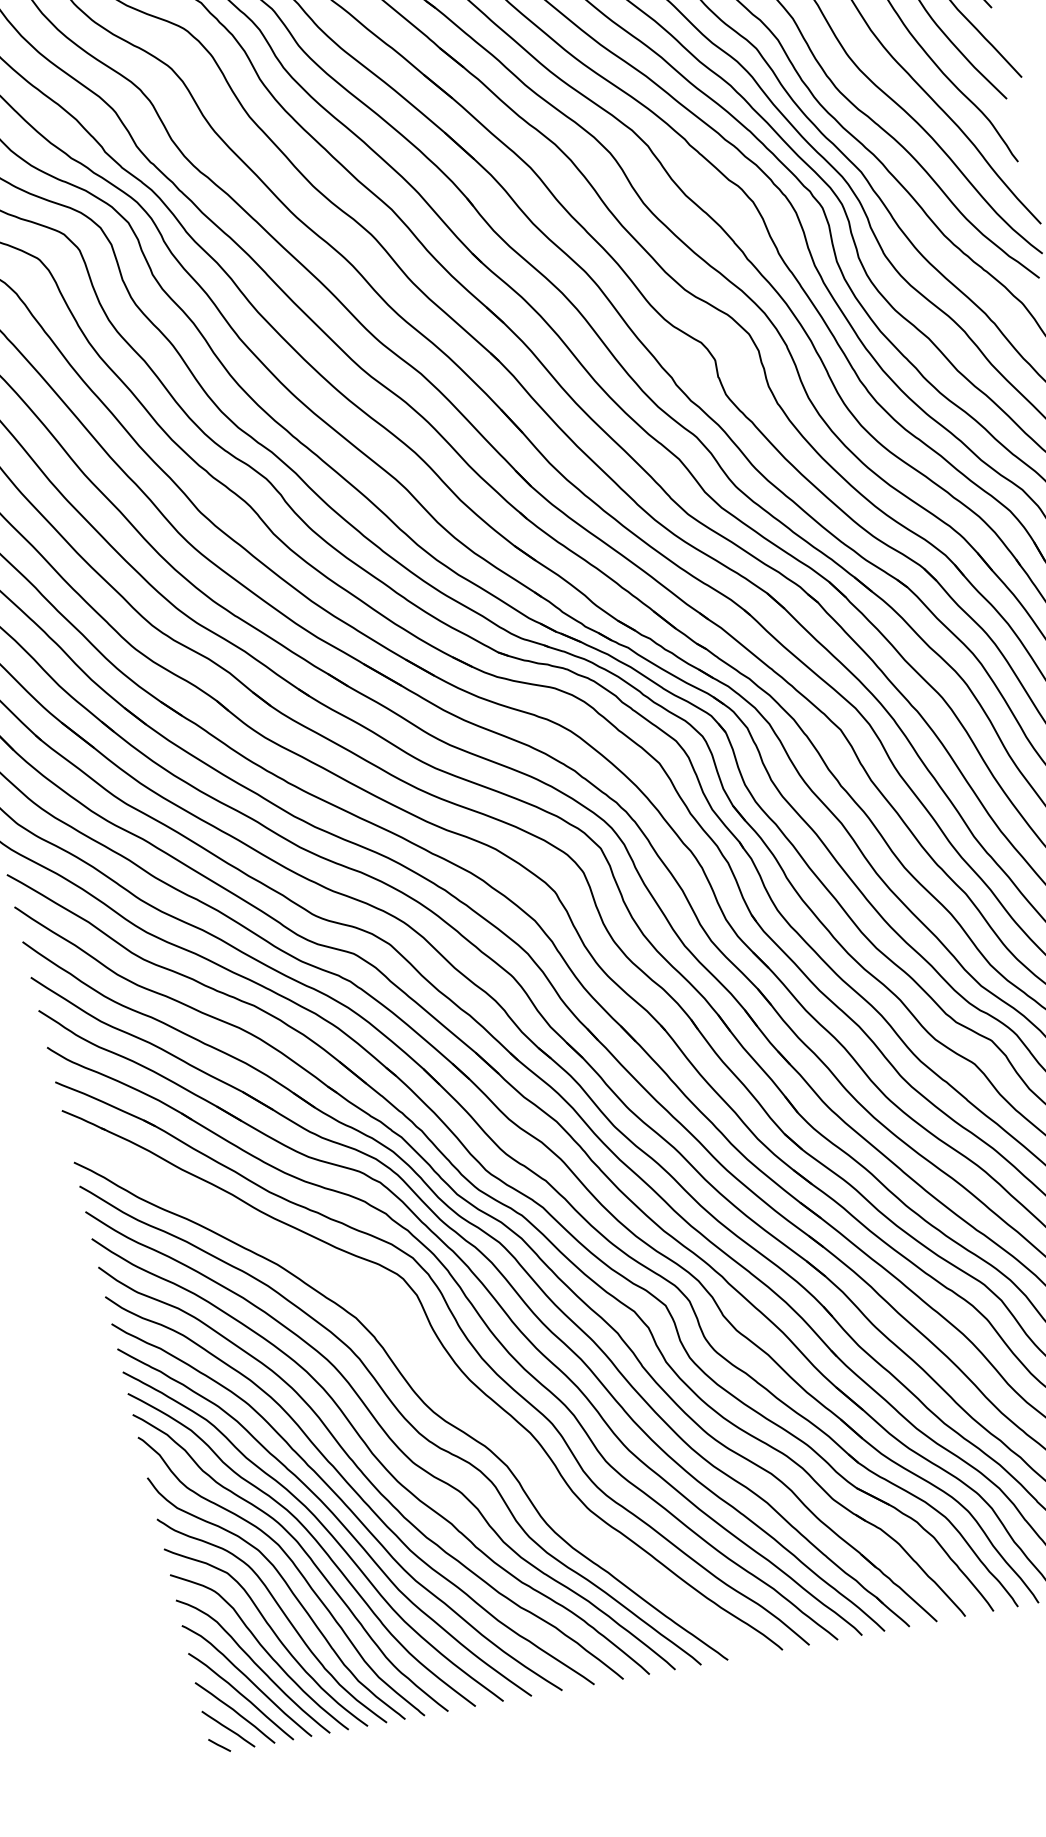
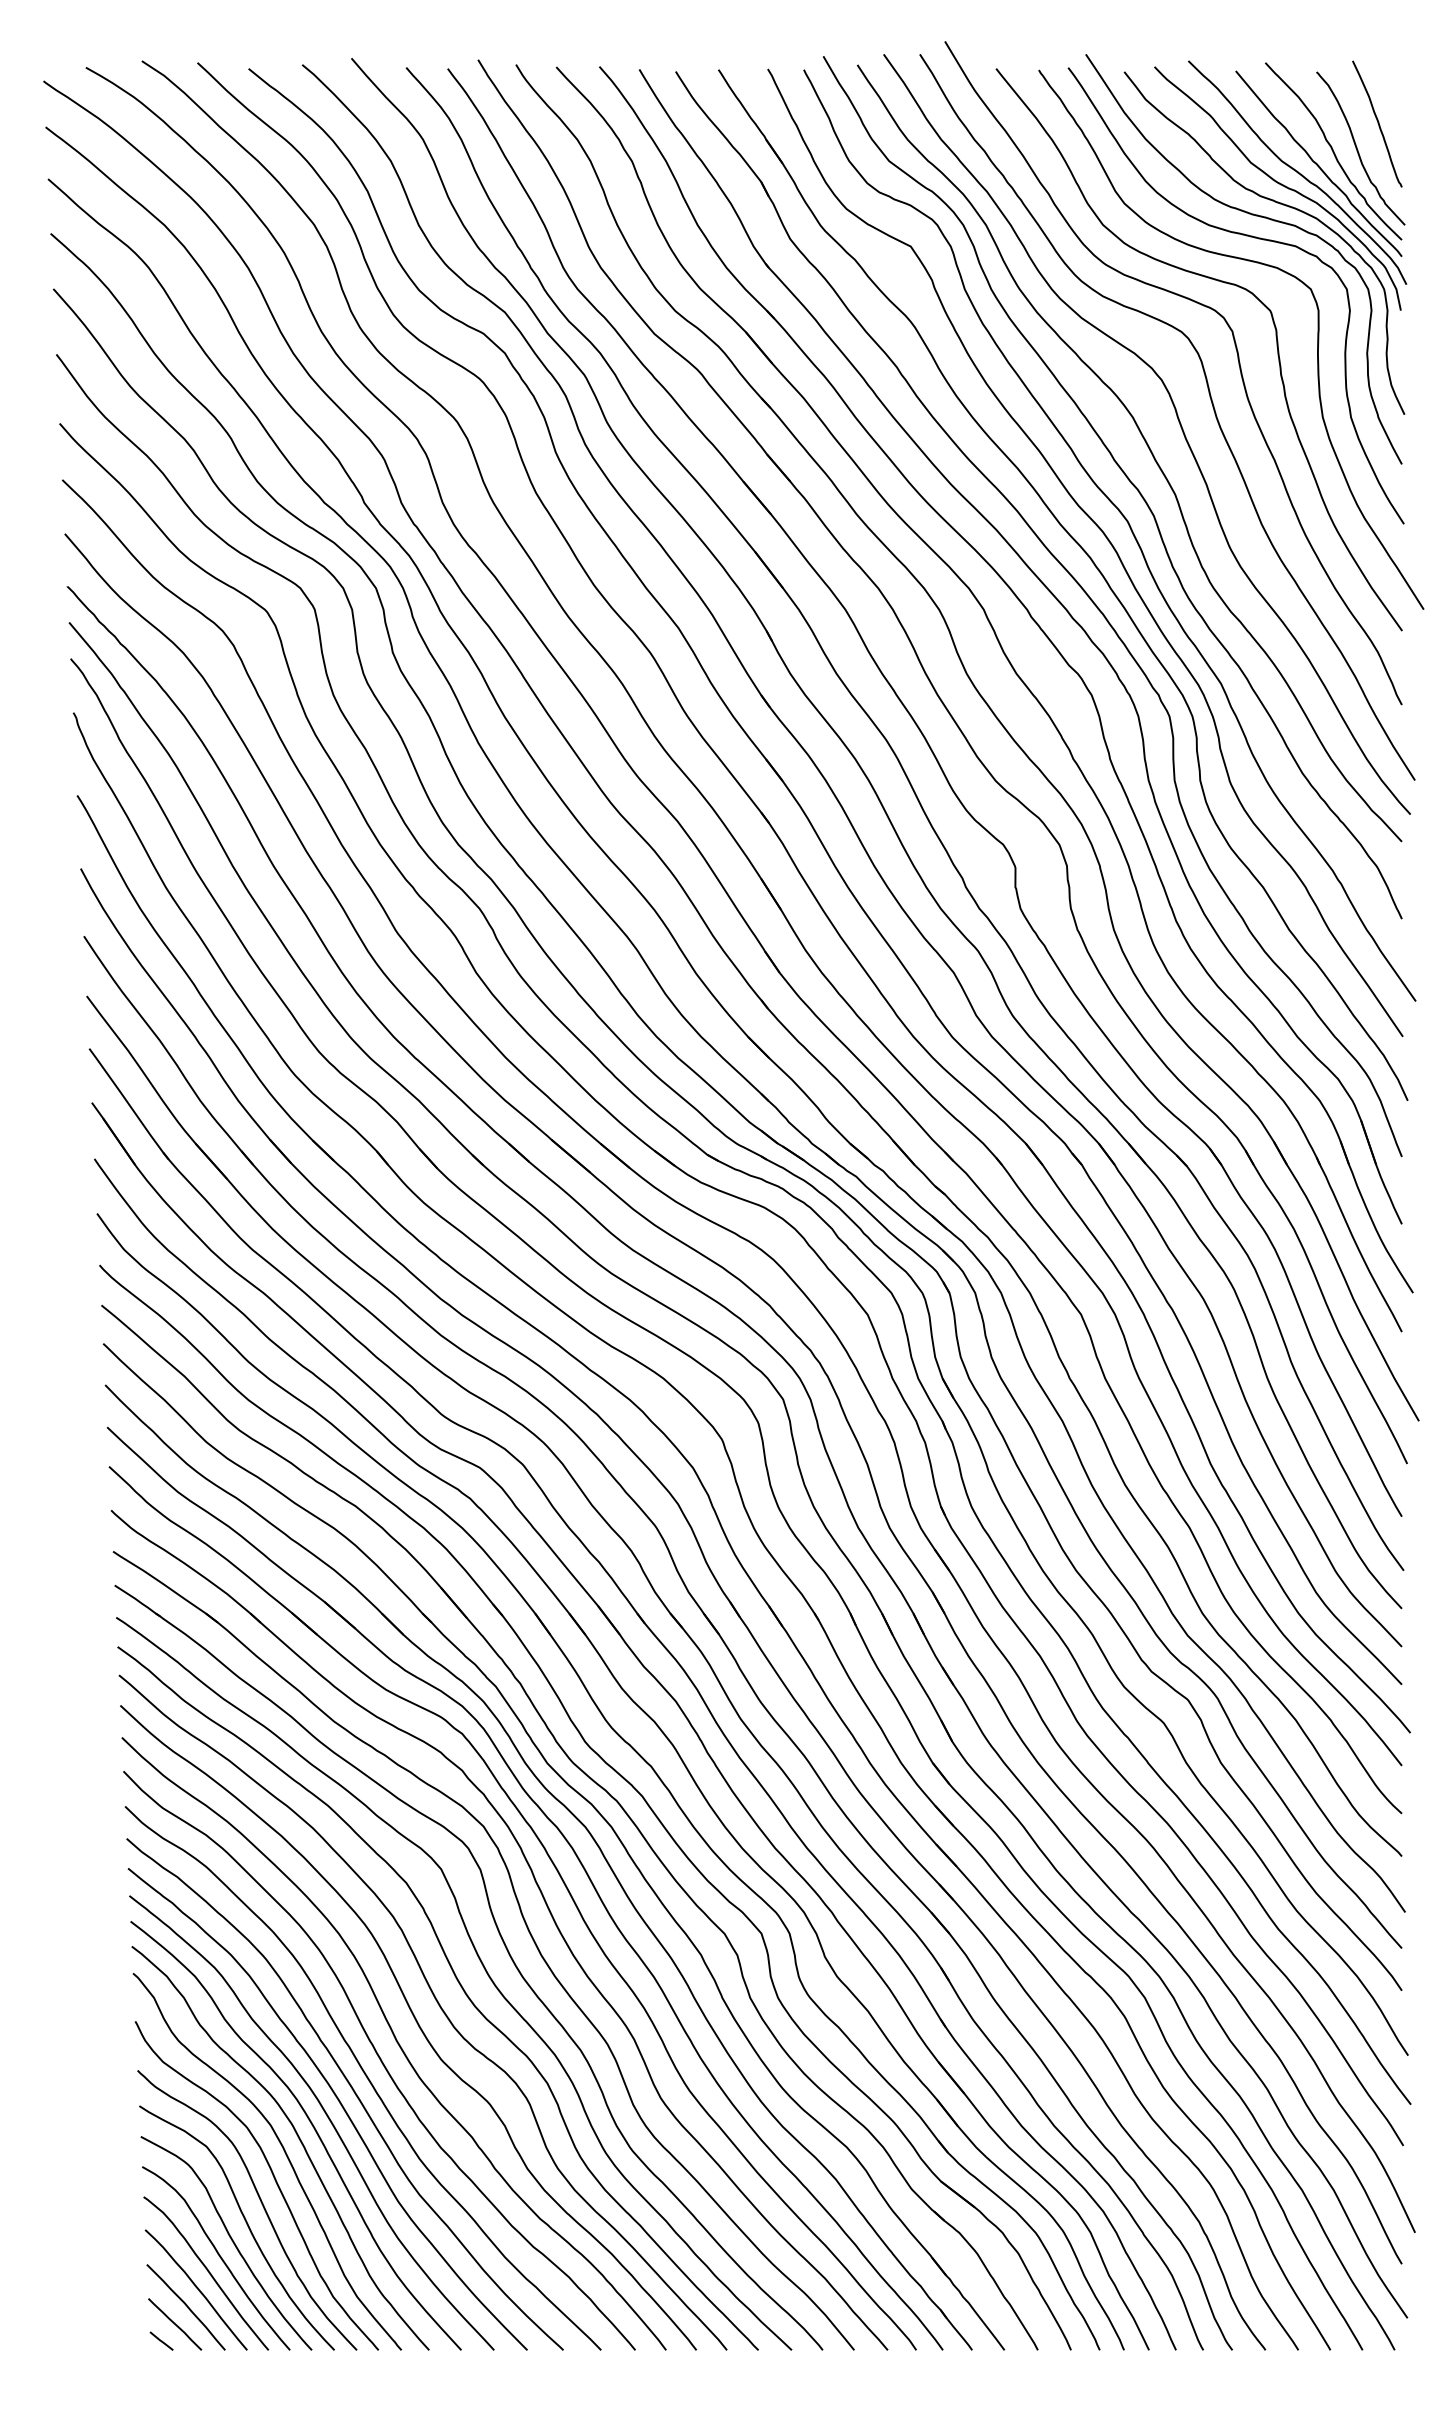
curve: (434, 1378) -> (483, 1968), added

